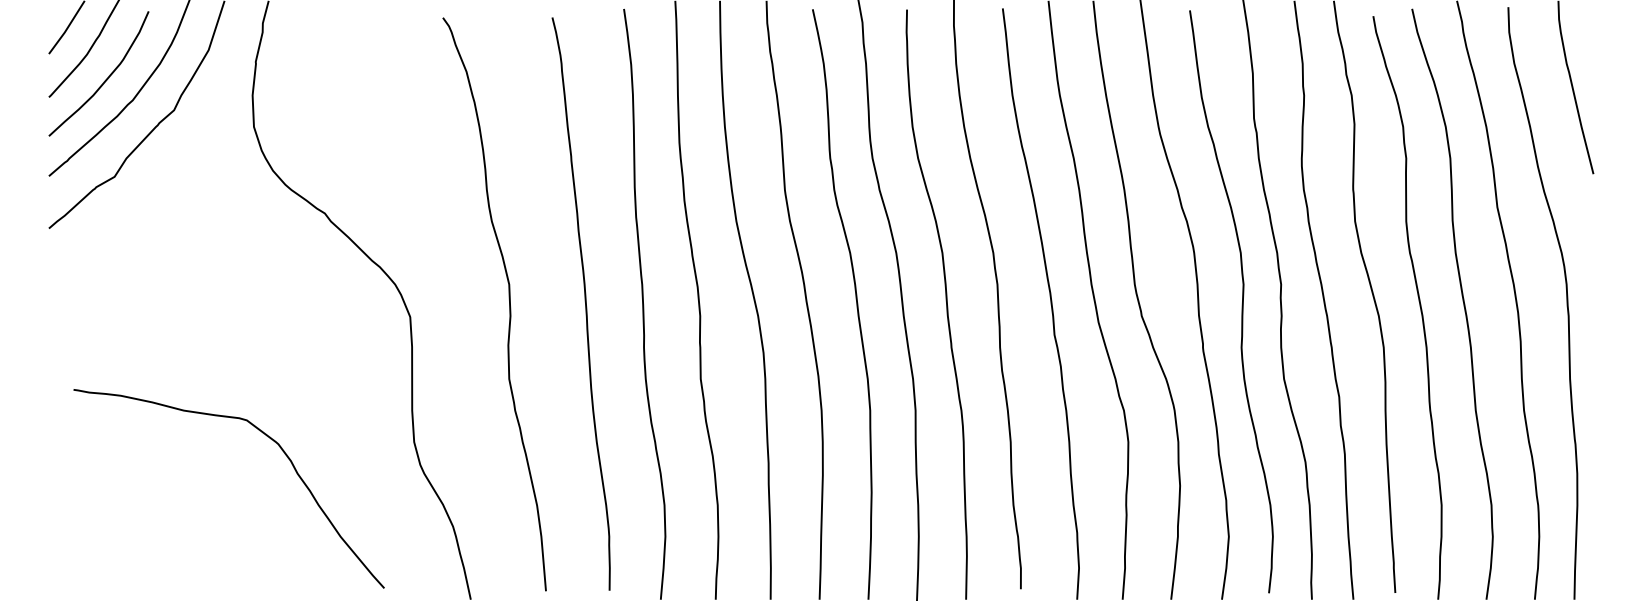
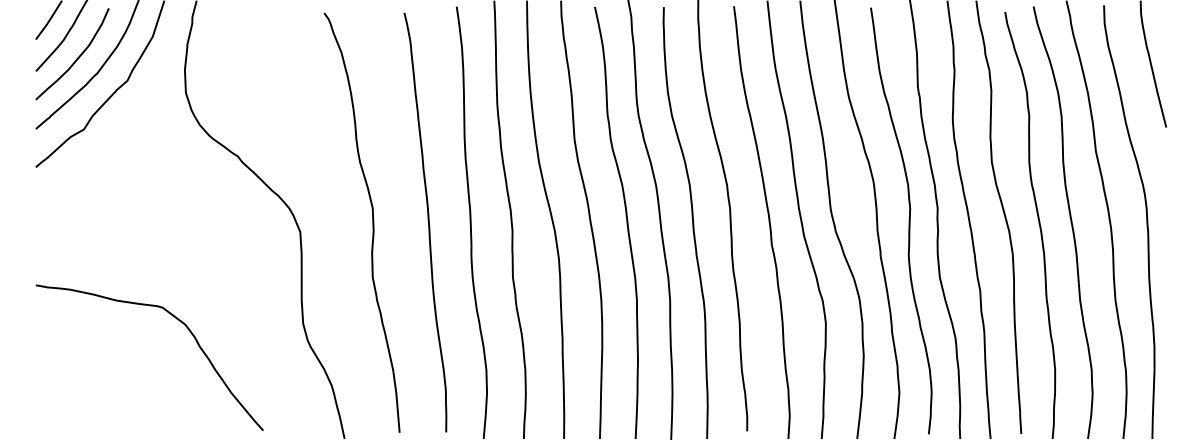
curve: (265, 436) -> (176, 319), moved

